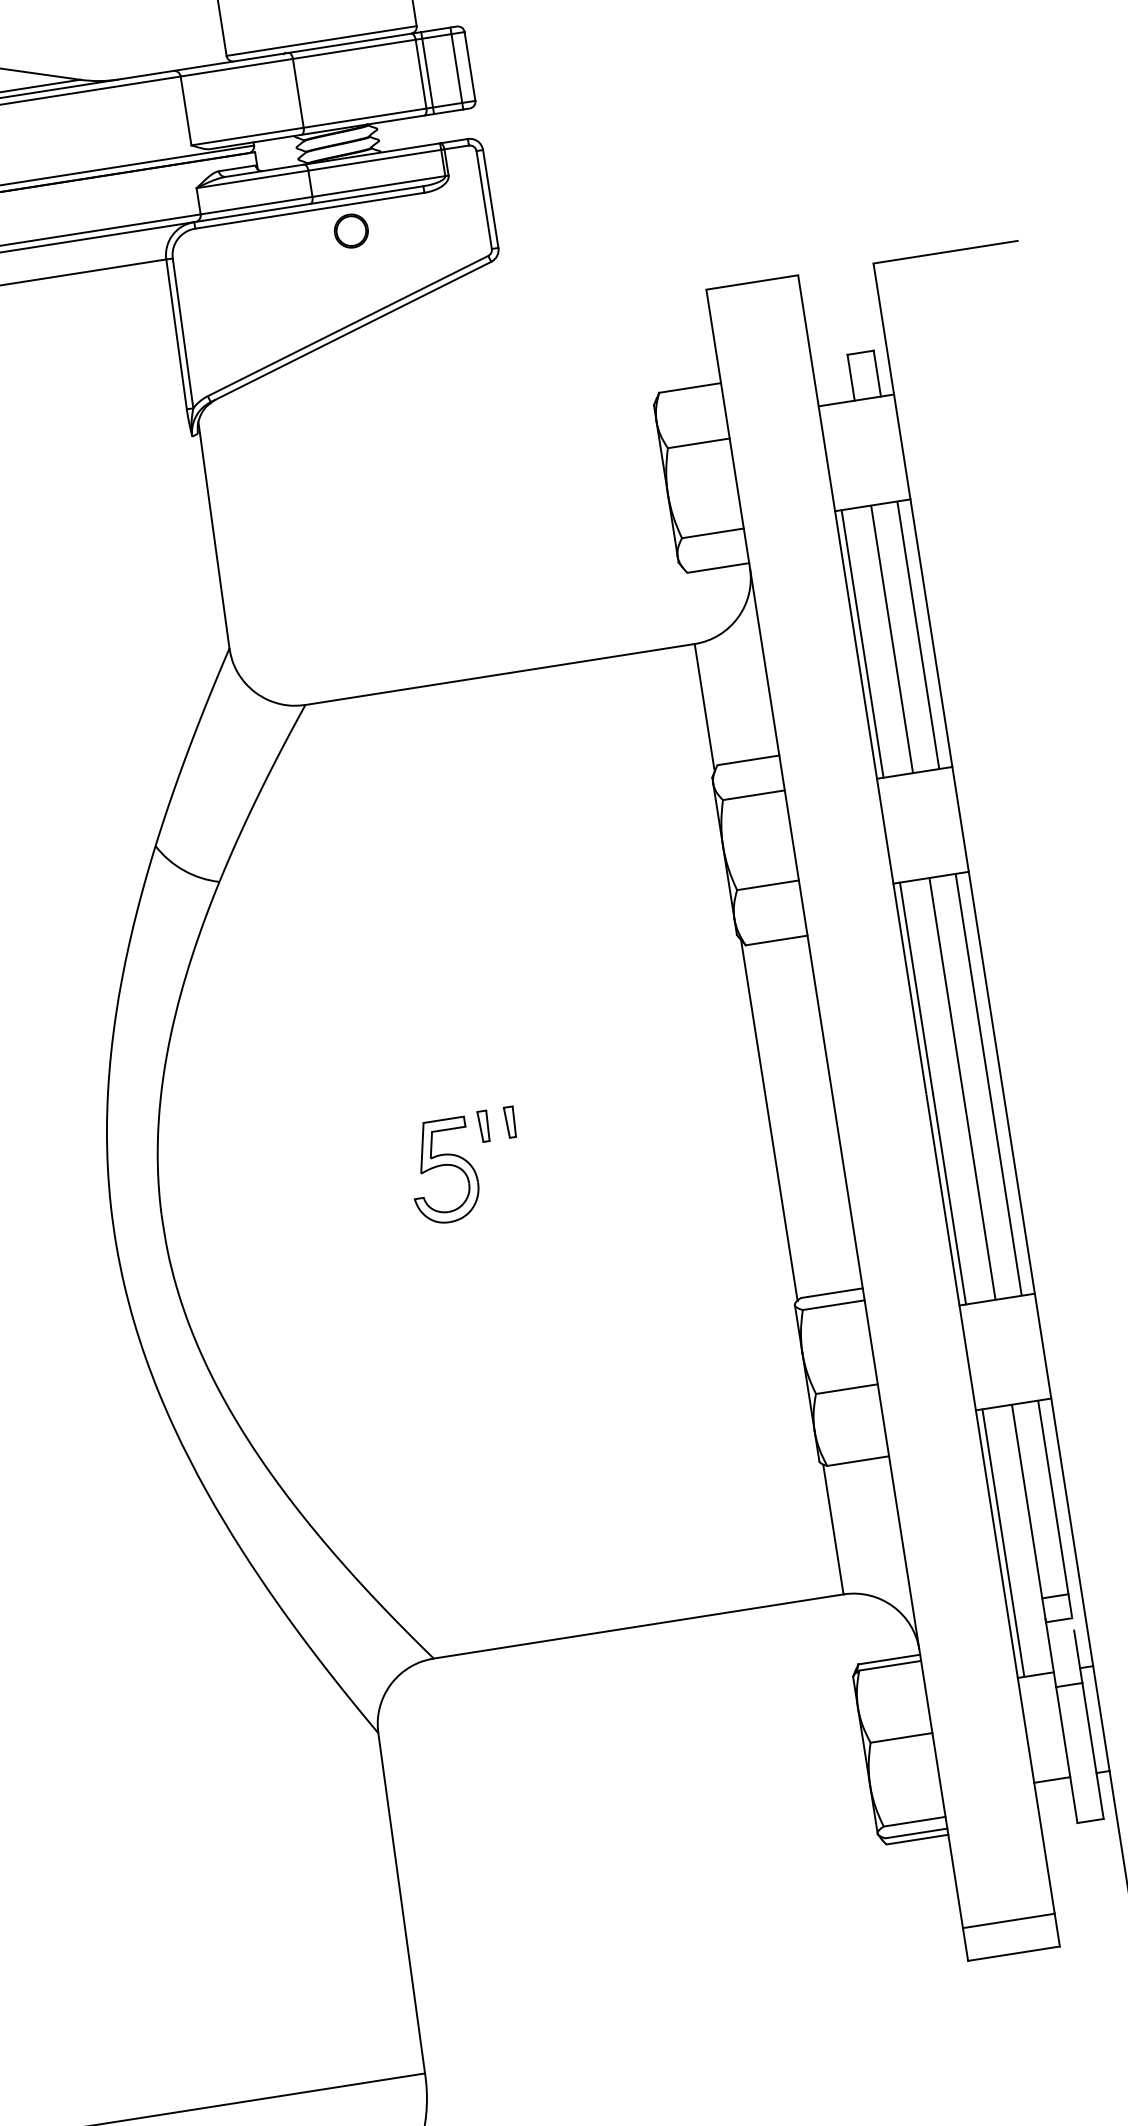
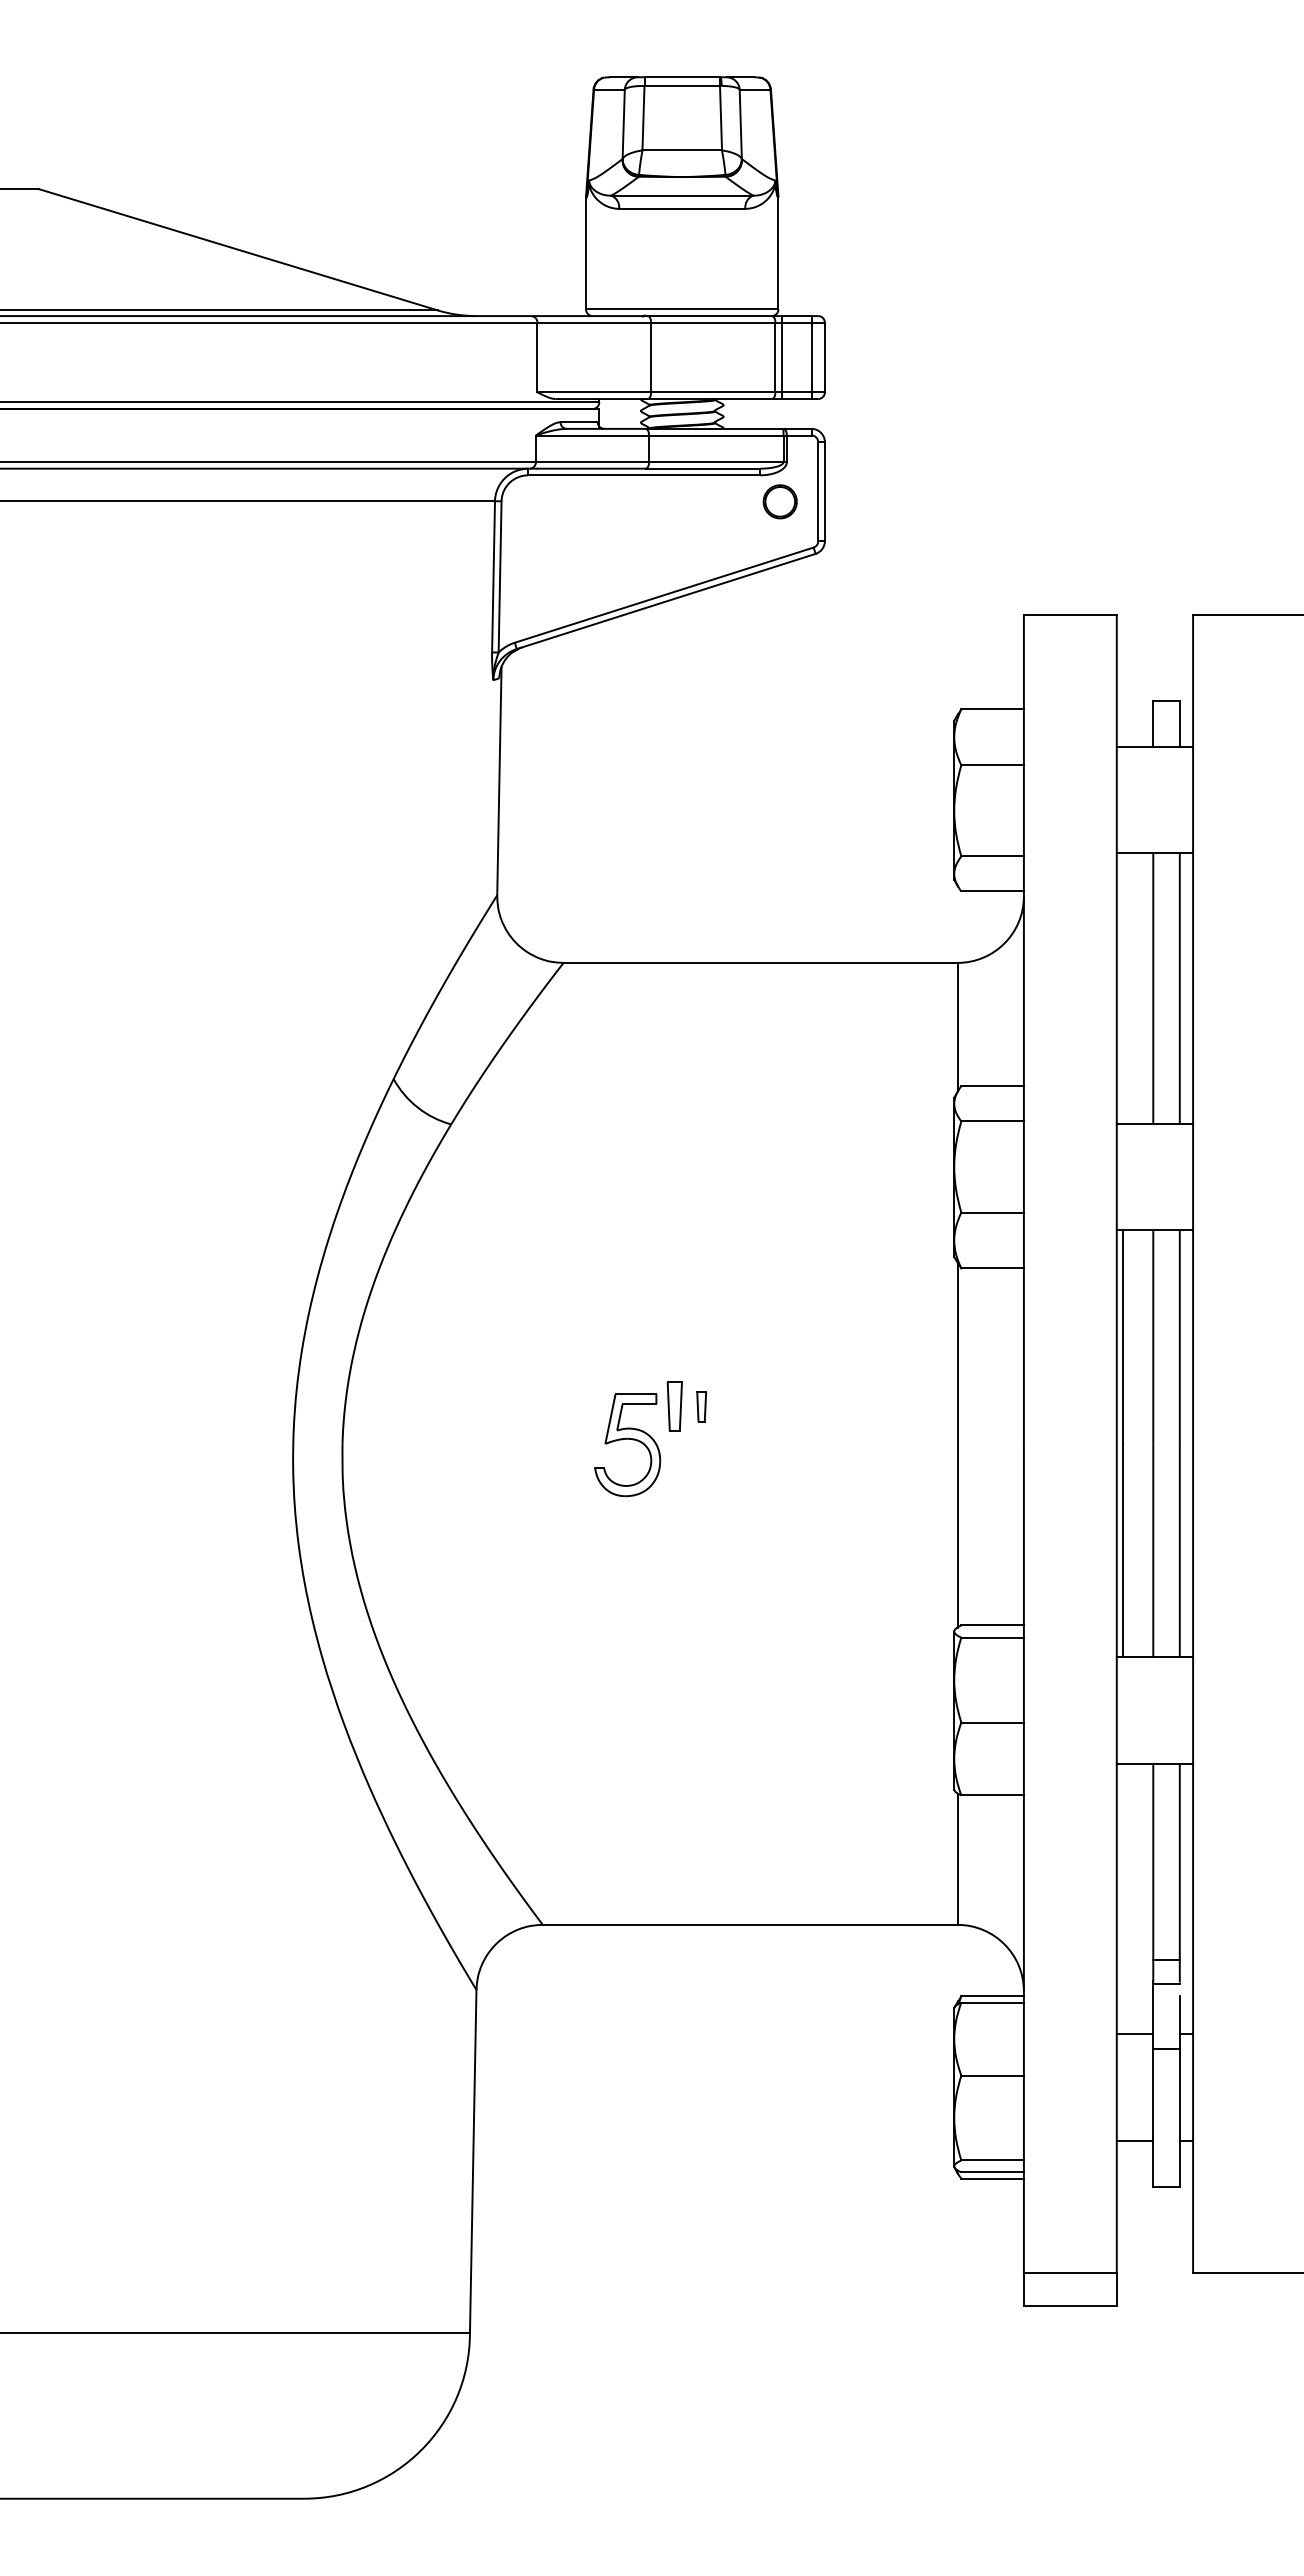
part: (350, 230) -> (779, 501), moved
line: (862, 643) -> (1123, 988), removed
part: (483, 1126) -> (674, 1406), size x1.6
line: (1003, 1542) -> (1123, 1898), removed

